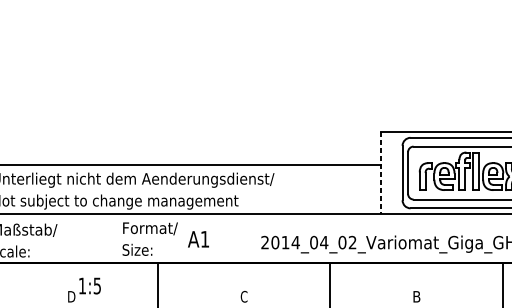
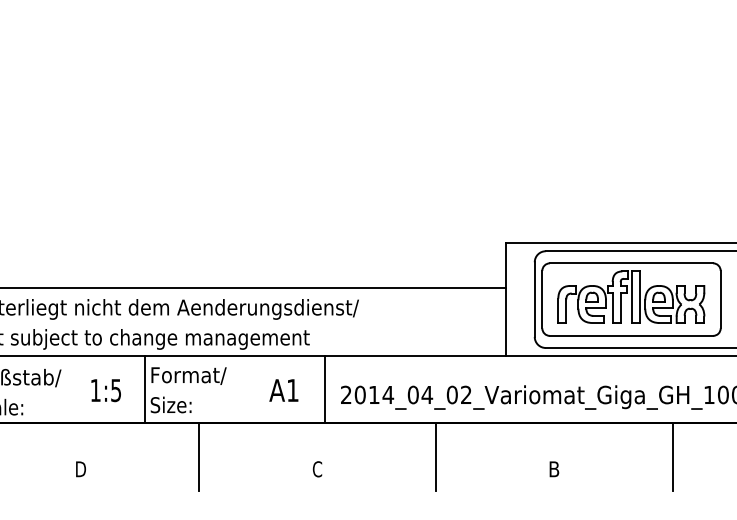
line: (381, 173) -> (505, 299), dashed -> solid
line: (118, 238) -> (145, 389), added
line: (249, 238) -> (325, 389), added
text: (198, 239) -> (283, 390), moved
text: (89, 286) -> (105, 390), moved

